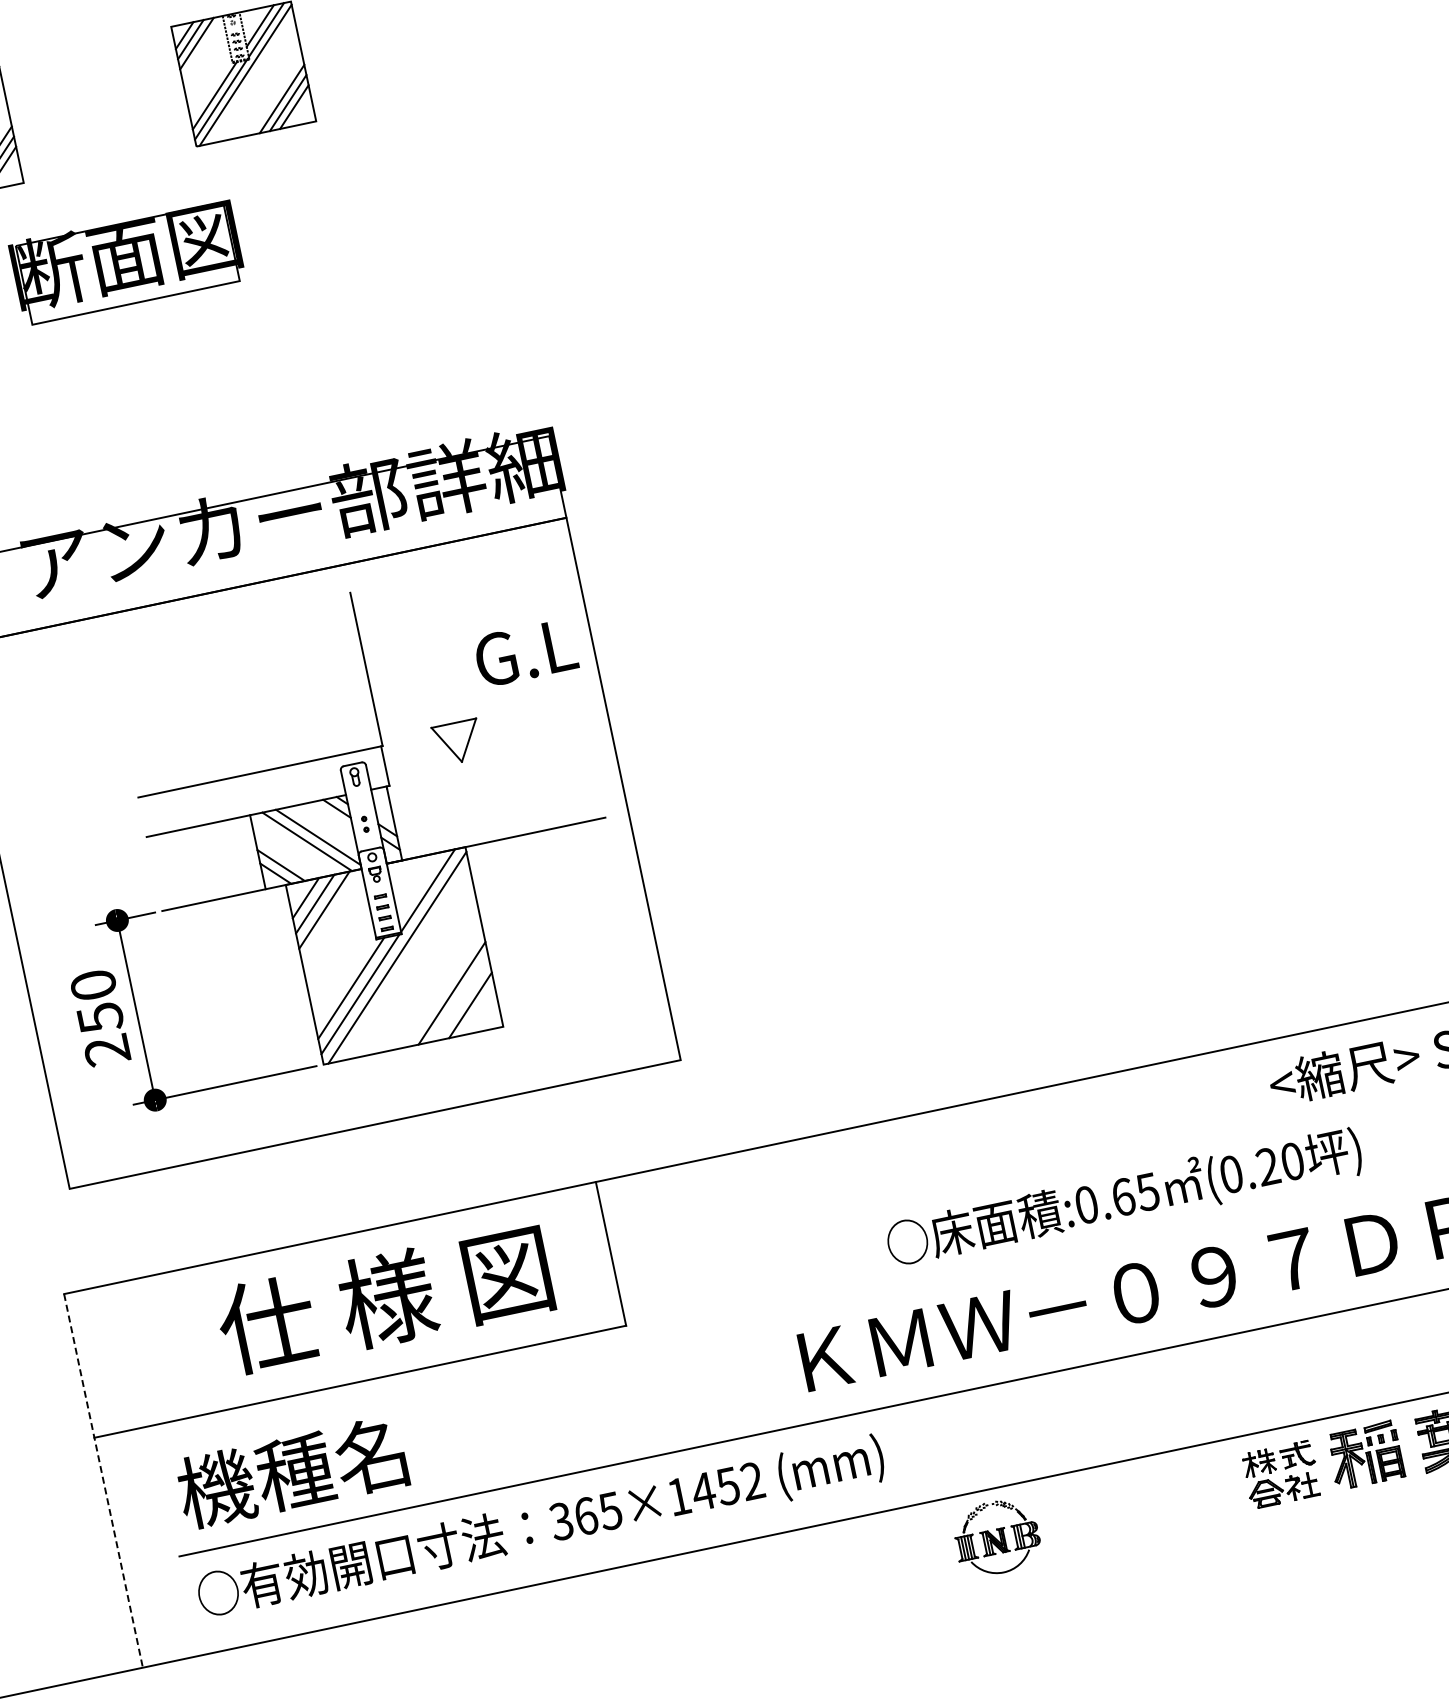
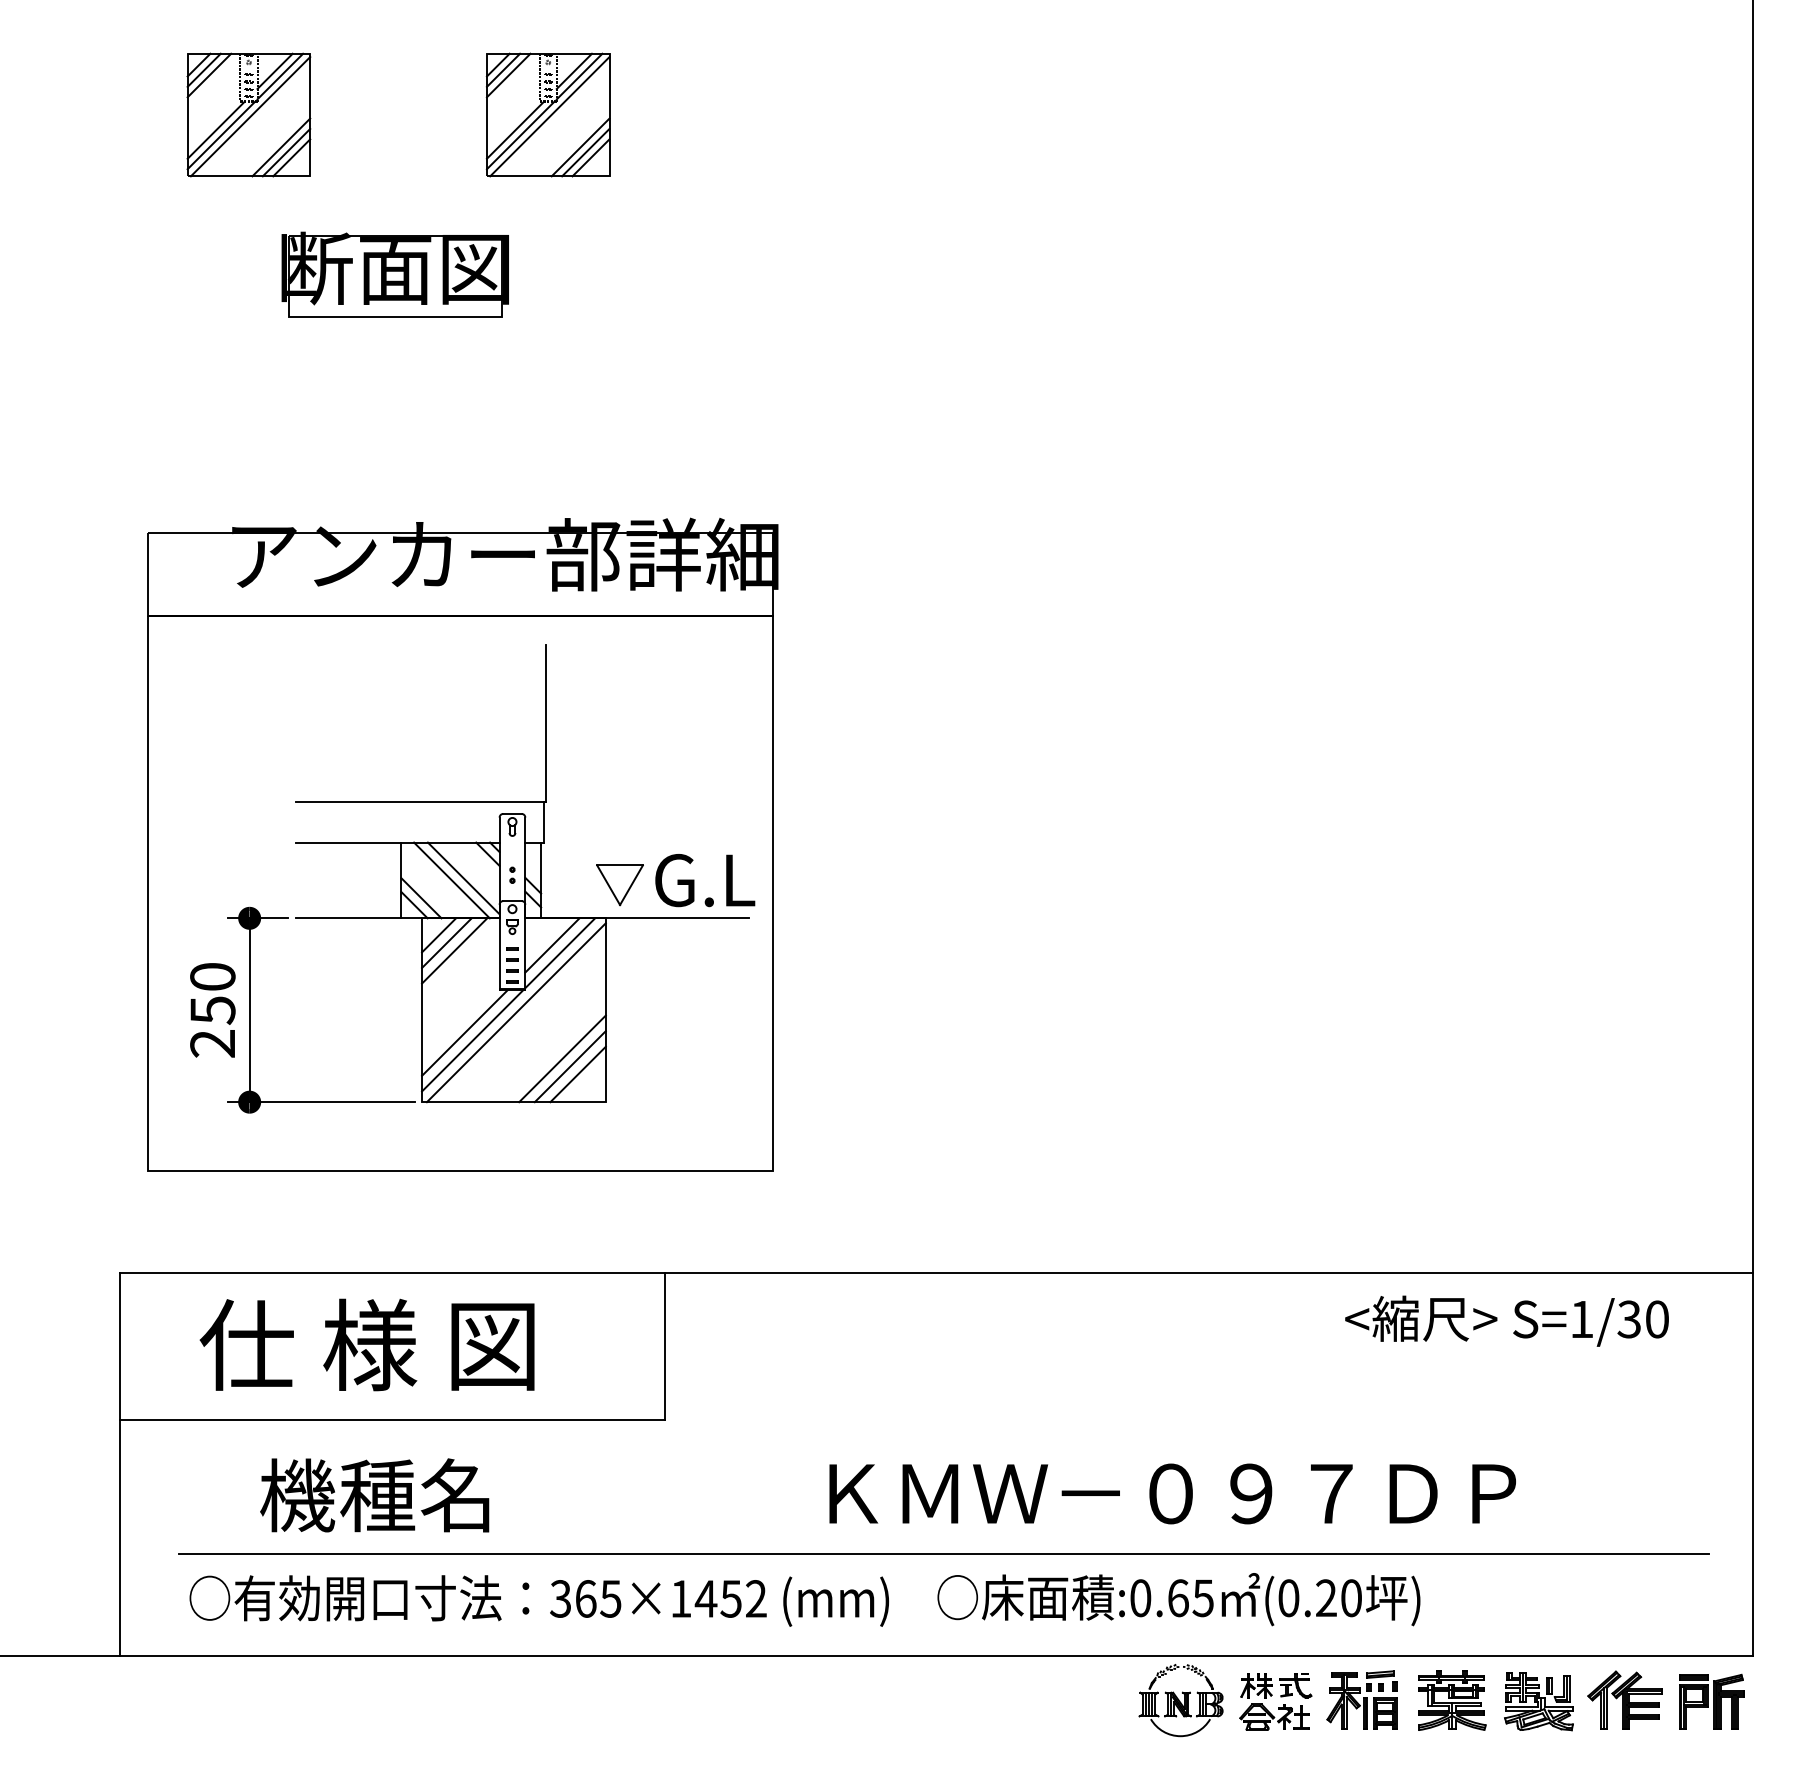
text: (526, 652) -> (705, 880), moved
part: (457, 742) -> (619, 885), moved
line: (418, 884) -> (552, 945), added
line: (460, 999) -> (569, 1066), added
text: (1123, 1198) -> (1178, 1599), moved
text: (383, 1299) -> (366, 1344), moved
text: (291, 1472) -> (374, 1495), moved
line: (103, 1481) -> (120, 1465), dashed -> solid
part: (996, 1537) -> (1180, 1700), moved

